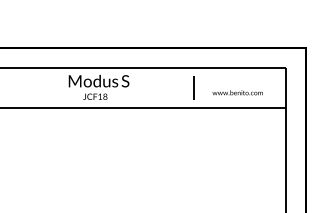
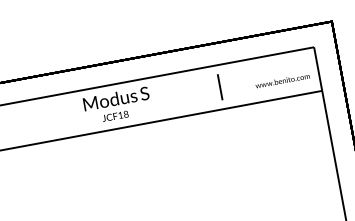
text: (237, 92) -> (282, 80), moved

